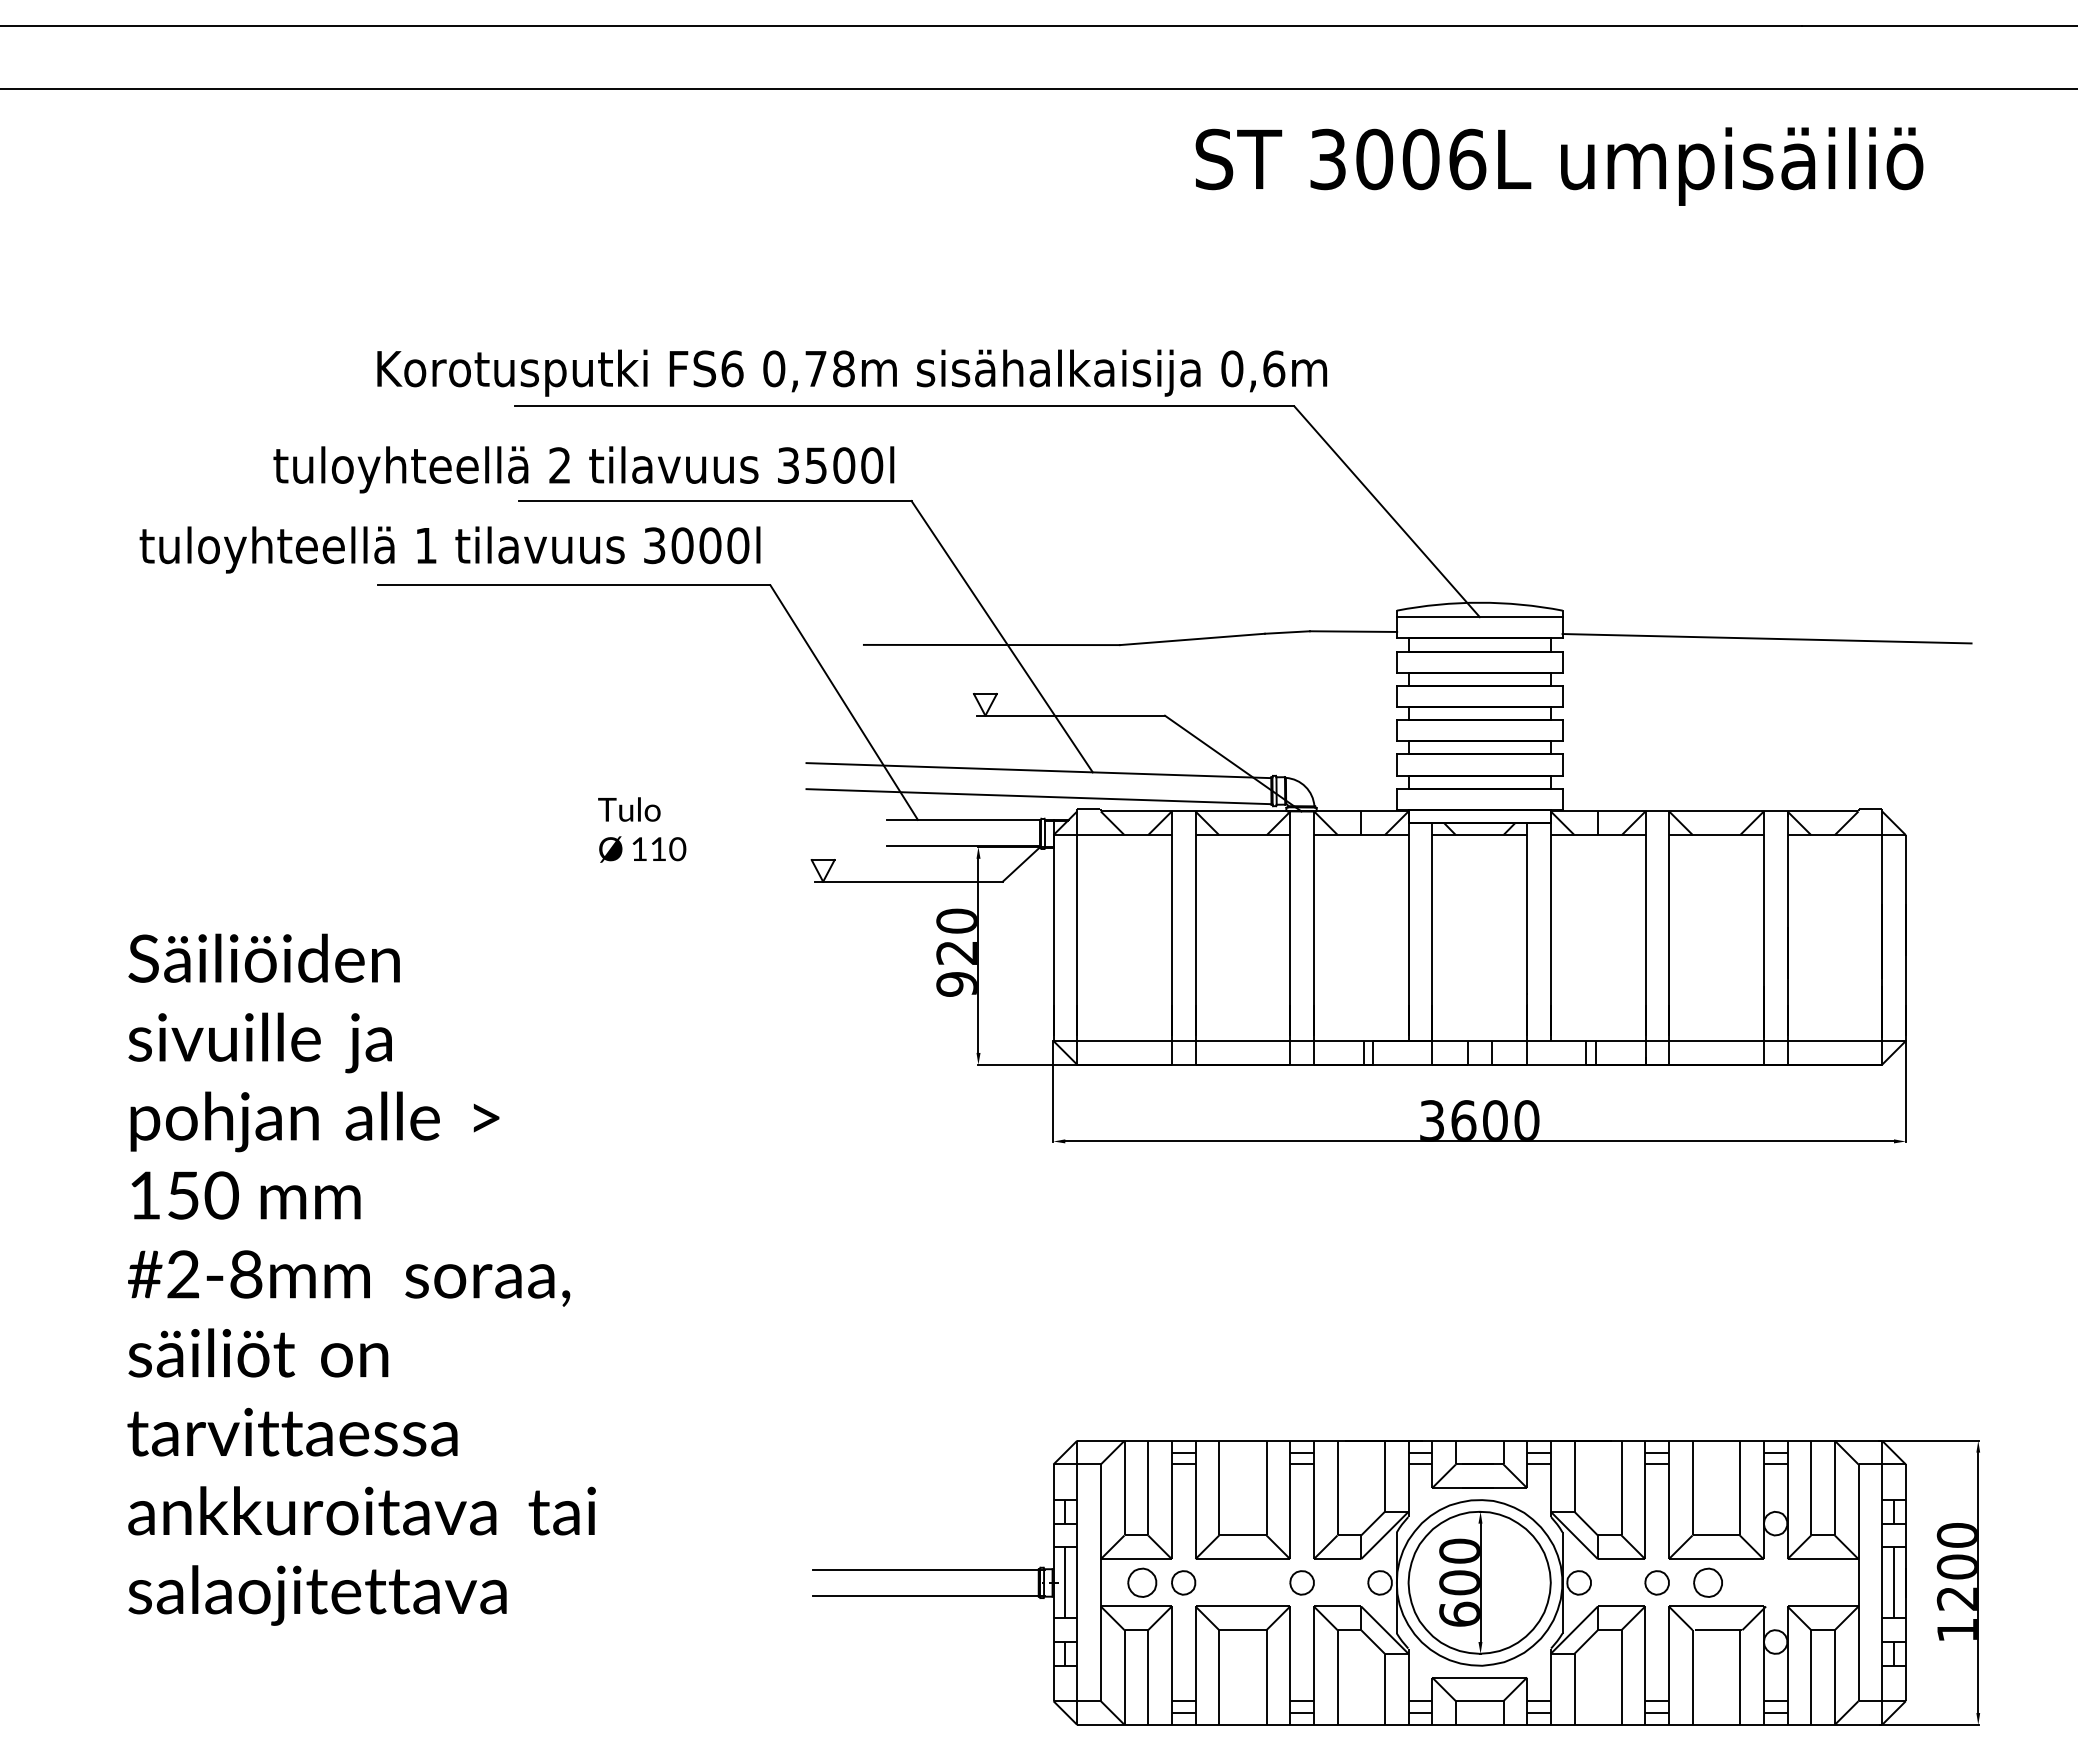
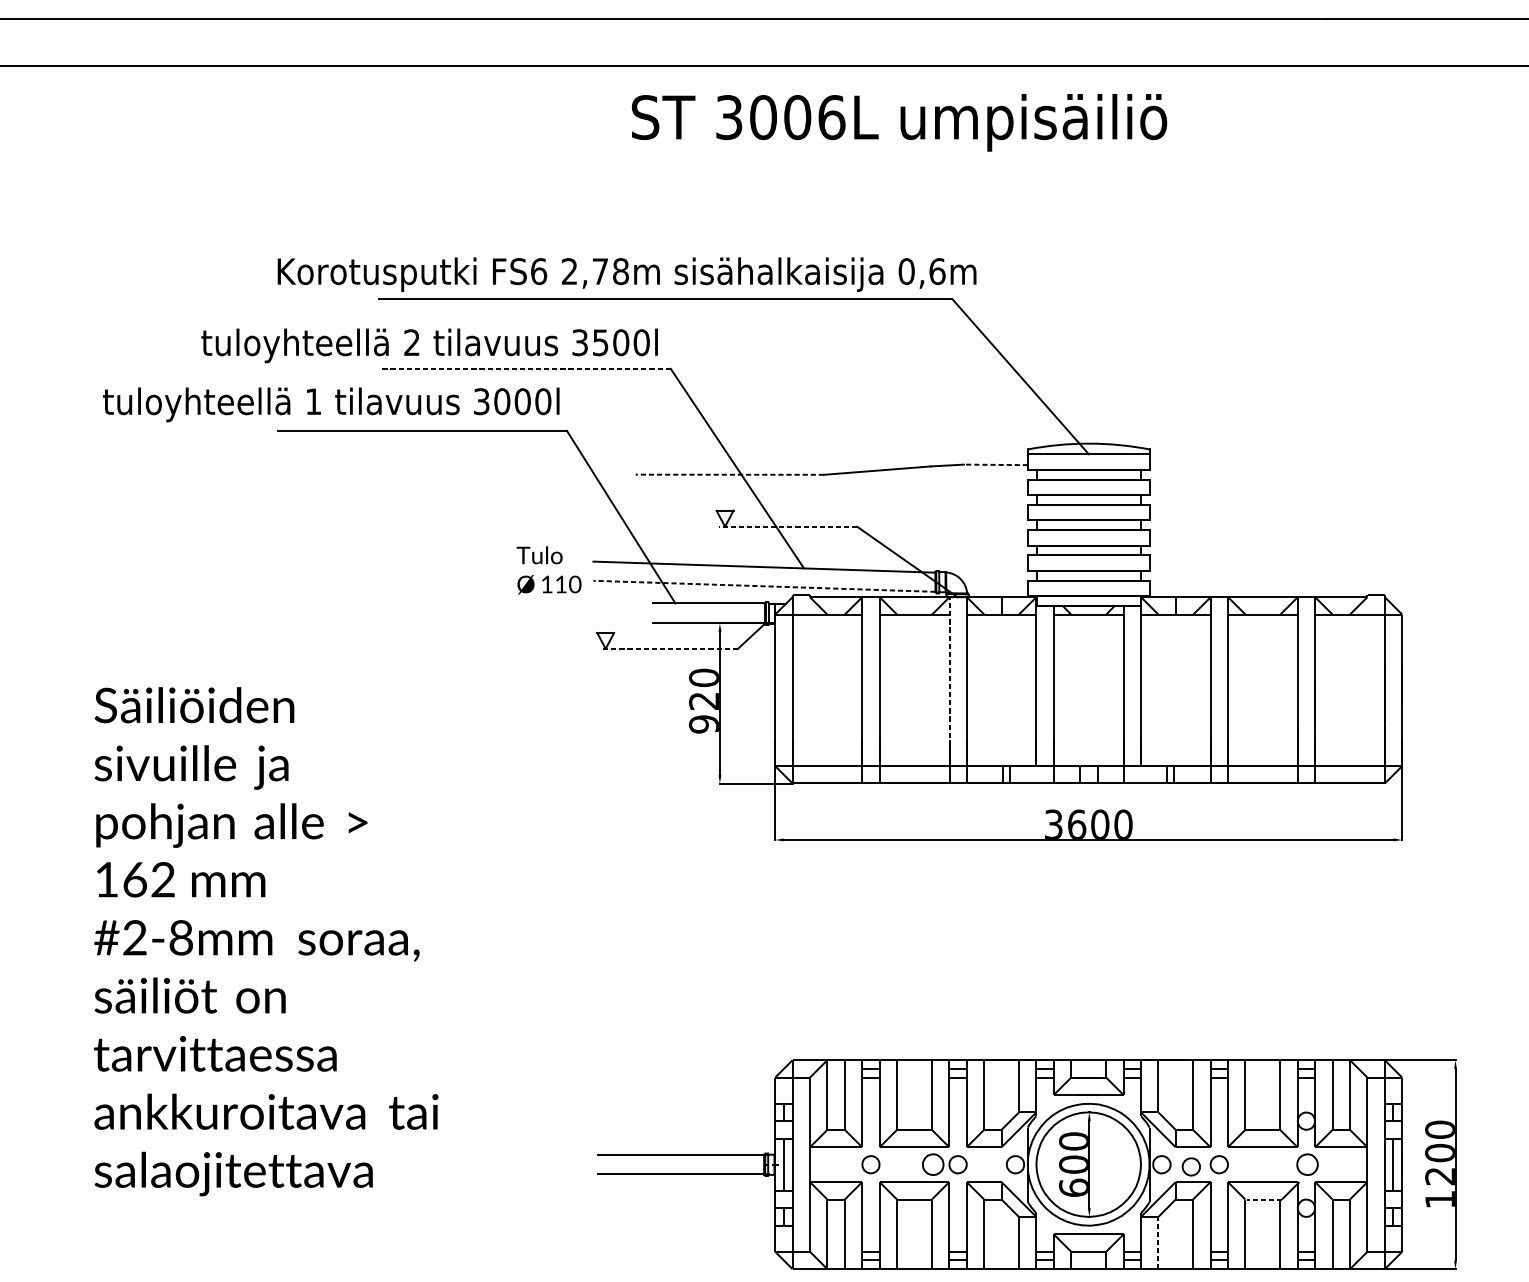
text: (1559, 166) -> (899, 122), moved
text: (774, 368) -> (569, 271), 0,78m -> 2,78m
line: (714, 501) -> (525, 369), solid -> dashed
line: (1353, 631) -> (995, 464), solid -> dashed
line: (1766, 638) -> (1299, 469), removed
line: (991, 645) -> (729, 475), solid -> dashed
line: (1071, 715) -> (788, 526), solid -> dashed
line: (1038, 796) -> (764, 586), solid -> dashed
text: (642, 829) -> (549, 570), moved
line: (908, 881) -> (668, 648), solid -> dashed
line: (1290, 923) -> (949, 679), solid -> dashed
text: (203, 1195) -> (149, 879), 150 -> 162
part: (1142, 1582) -> (933, 1164), moved
part: (1707, 1582) -> (1307, 1164), moved
part: (1618, 1585) -> (1190, 1166), added
line: (1718, 1630) -> (1264, 1199), solid -> dashed
line: (1574, 1689) -> (1158, 1243), solid -> dashed

